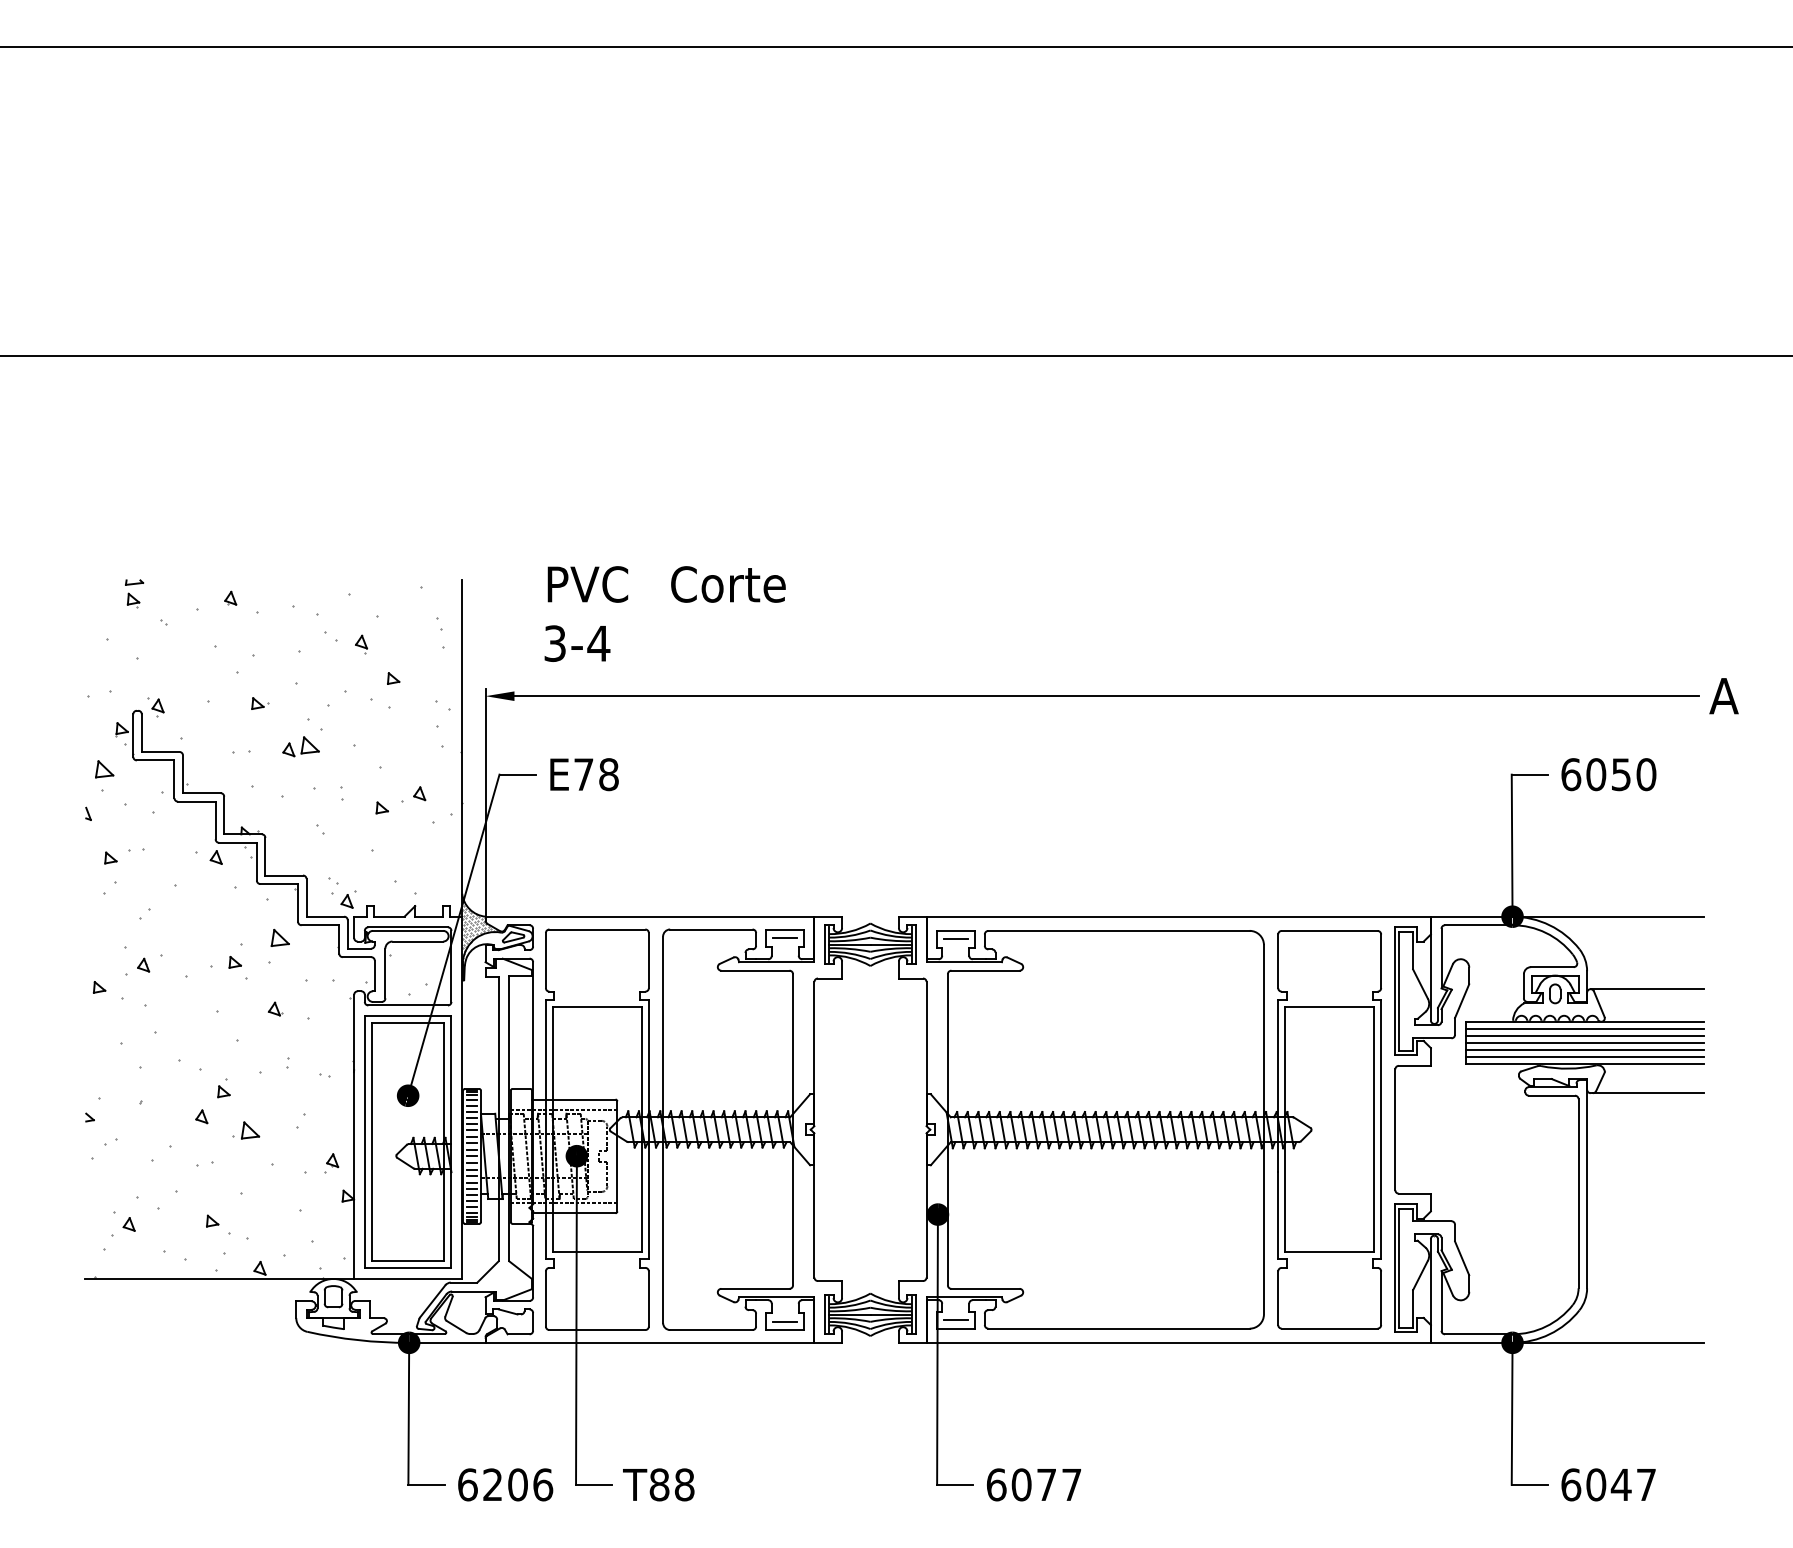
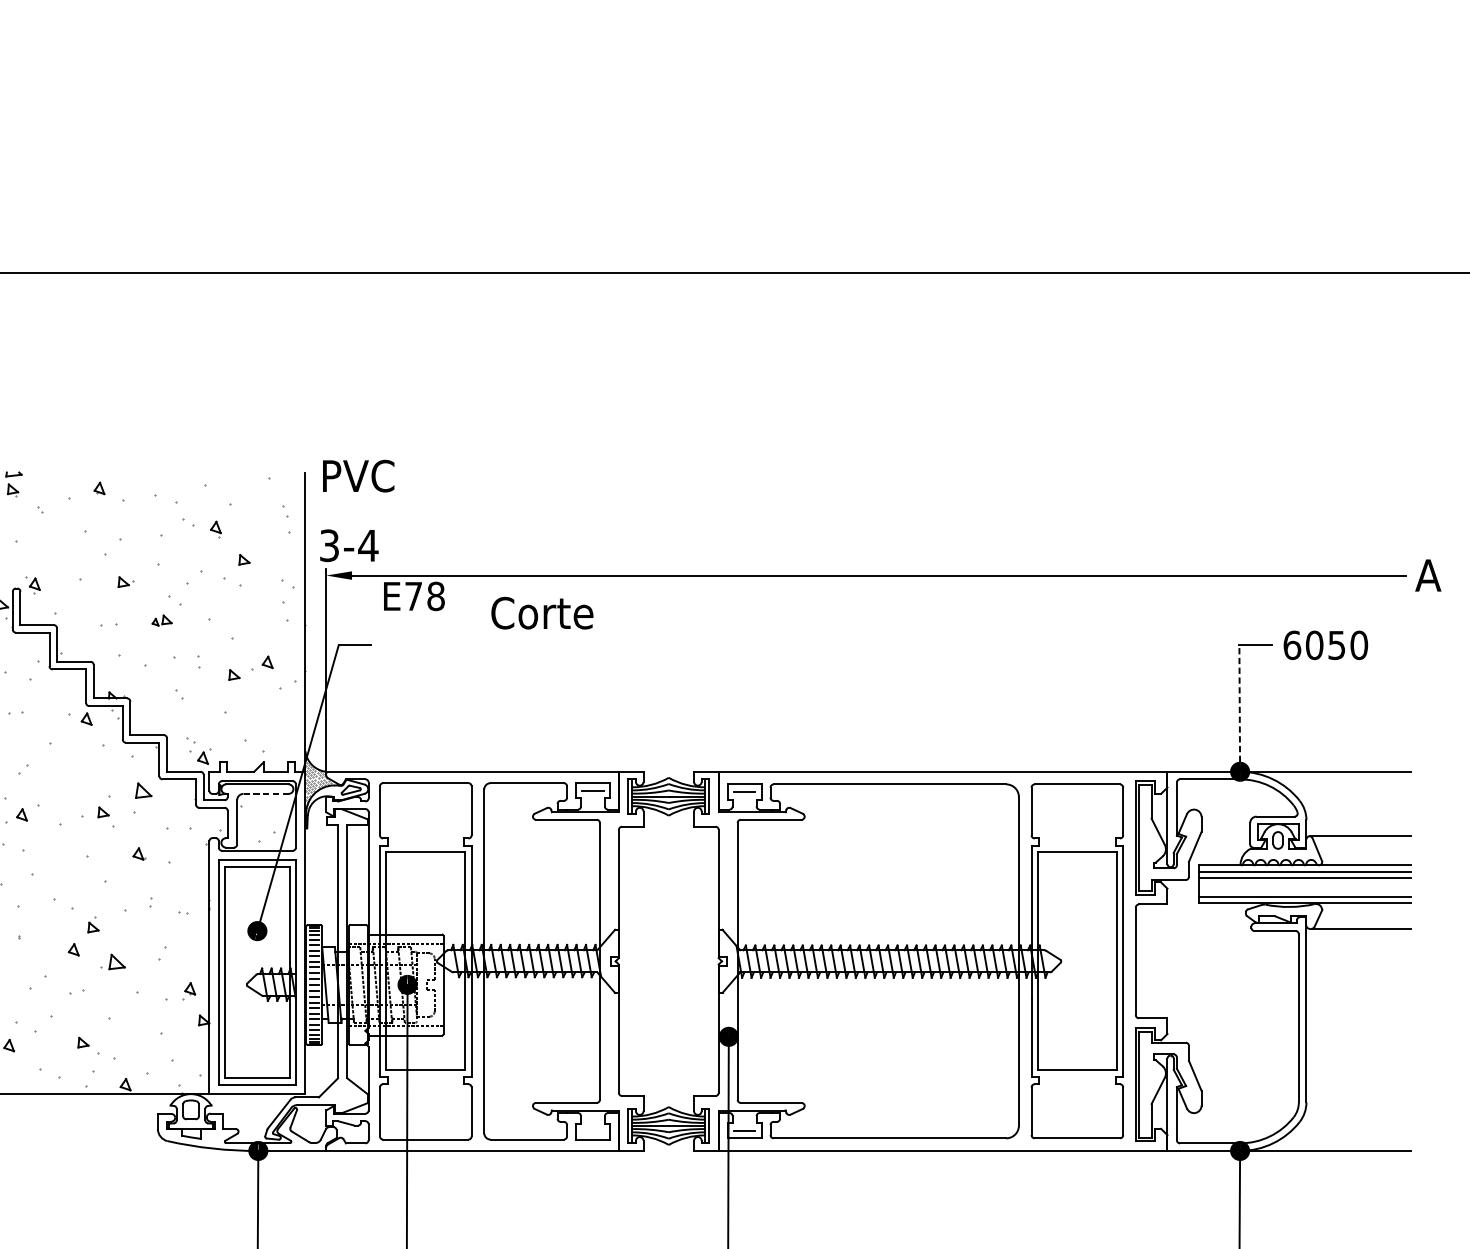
text: (587, 584) -> (358, 476), moved
text: (728, 584) -> (542, 613), moved
text: (577, 643) -> (349, 545), moved
part: (300, 746) -> (161, 620), size x0.6
text: (584, 774) -> (414, 596), moved
line: (1512, 845) -> (1240, 708), solid -> dashed
line: (418, 941) -> (266, 793), solid -> dashed
line: (1585, 1043) -> (1305, 884), removed
line: (1585, 1050) -> (1305, 890), removed
line: (785, 1321) -> (593, 1131), removed

